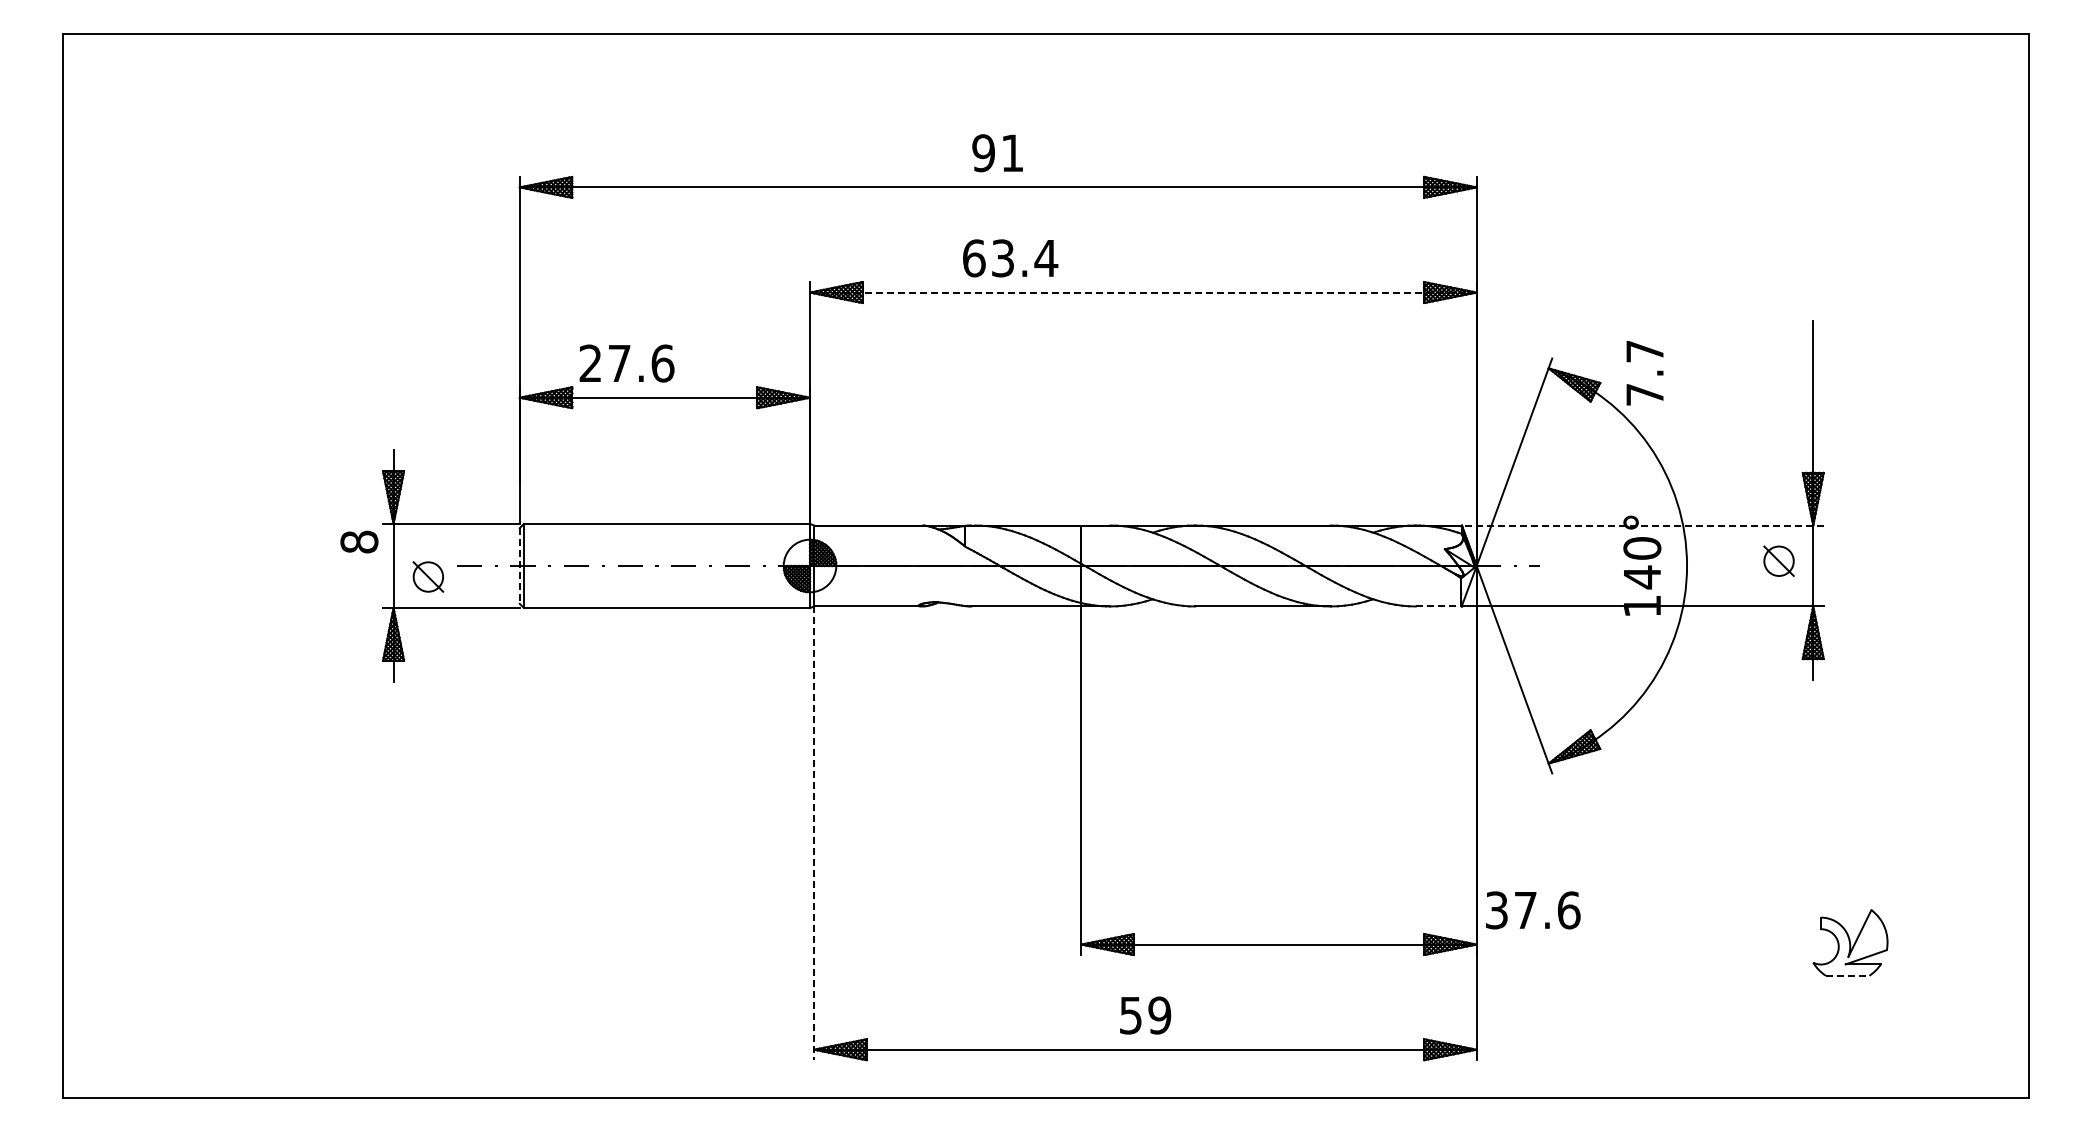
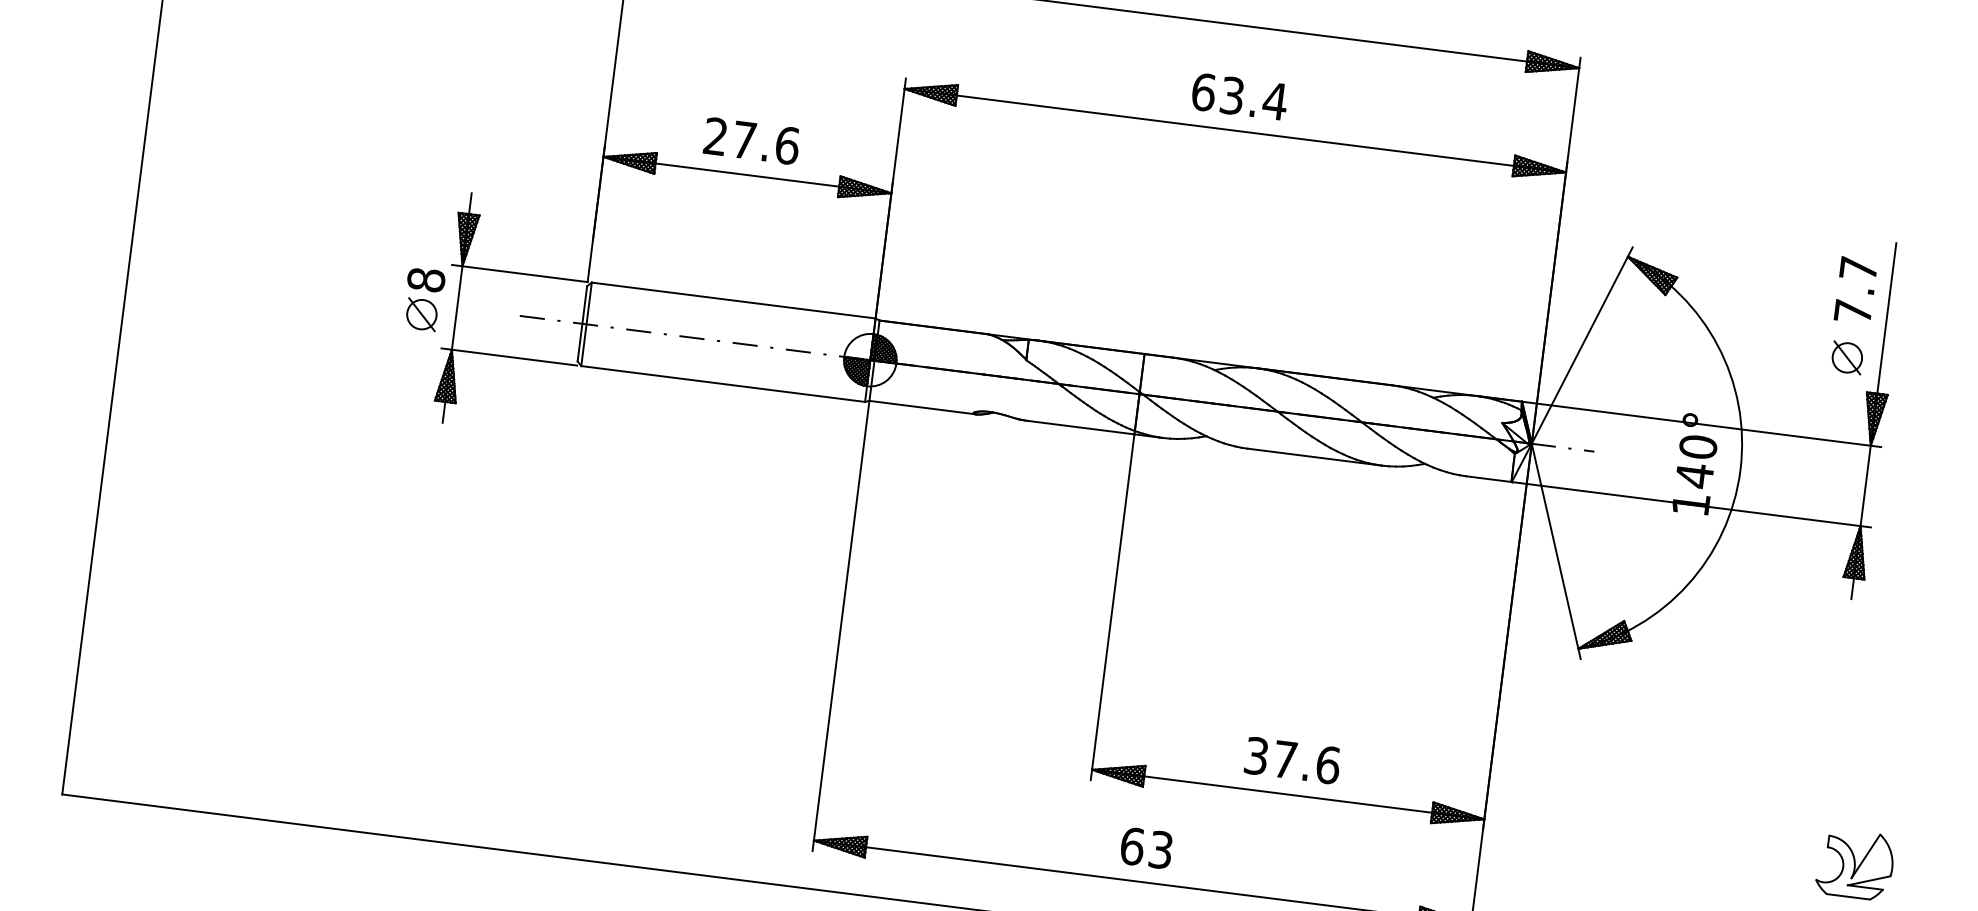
text: (1010, 258) -> (1239, 96), moved
line: (1143, 292) -> (1235, 130), dashed -> solid
text: (626, 363) -> (751, 141), moved
text: (1644, 373) -> (1855, 290), moved
line: (1642, 525) -> (1701, 424), dashed -> solid
part: (1778, 560) -> (1846, 357), moved
line: (519, 566) -> (582, 324), dashed -> solid
part: (428, 576) -> (422, 314), moved
line: (1438, 606) -> (1488, 479), dashed -> solid
line: (814, 833) -> (841, 626), dashed -> solid
text: (1533, 910) -> (1292, 760), moved
line: (1847, 975) -> (1848, 896), dashed -> solid
text: (1145, 1015) -> (1146, 848), 59 -> 63

